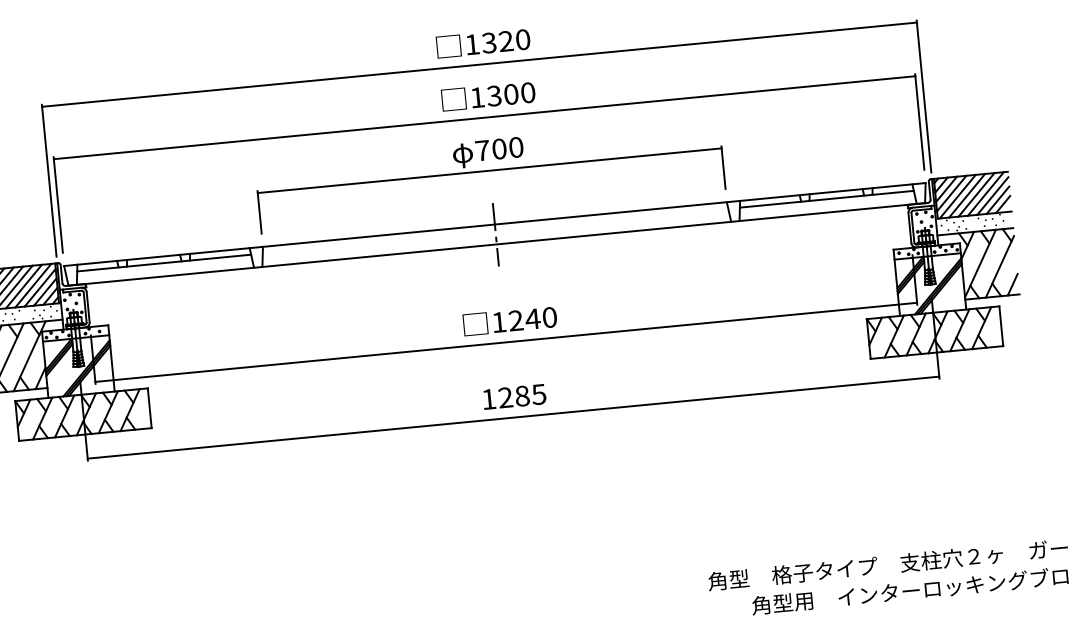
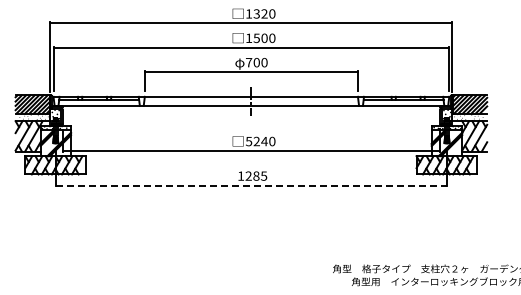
text: (493, 94) -> (256, 37), 1300 -> 1500
text: (497, 322) -> (248, 141), 1240 -> 5240
line: (513, 417) -> (251, 185), solid -> dashed

